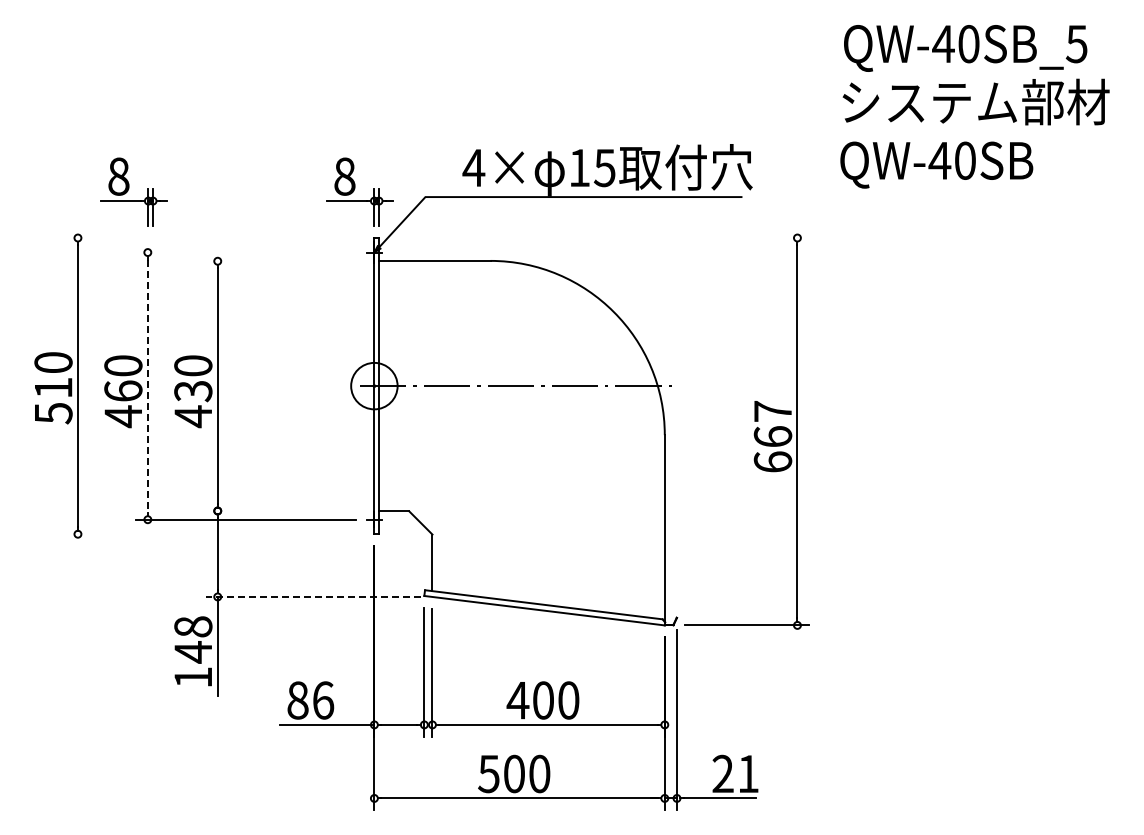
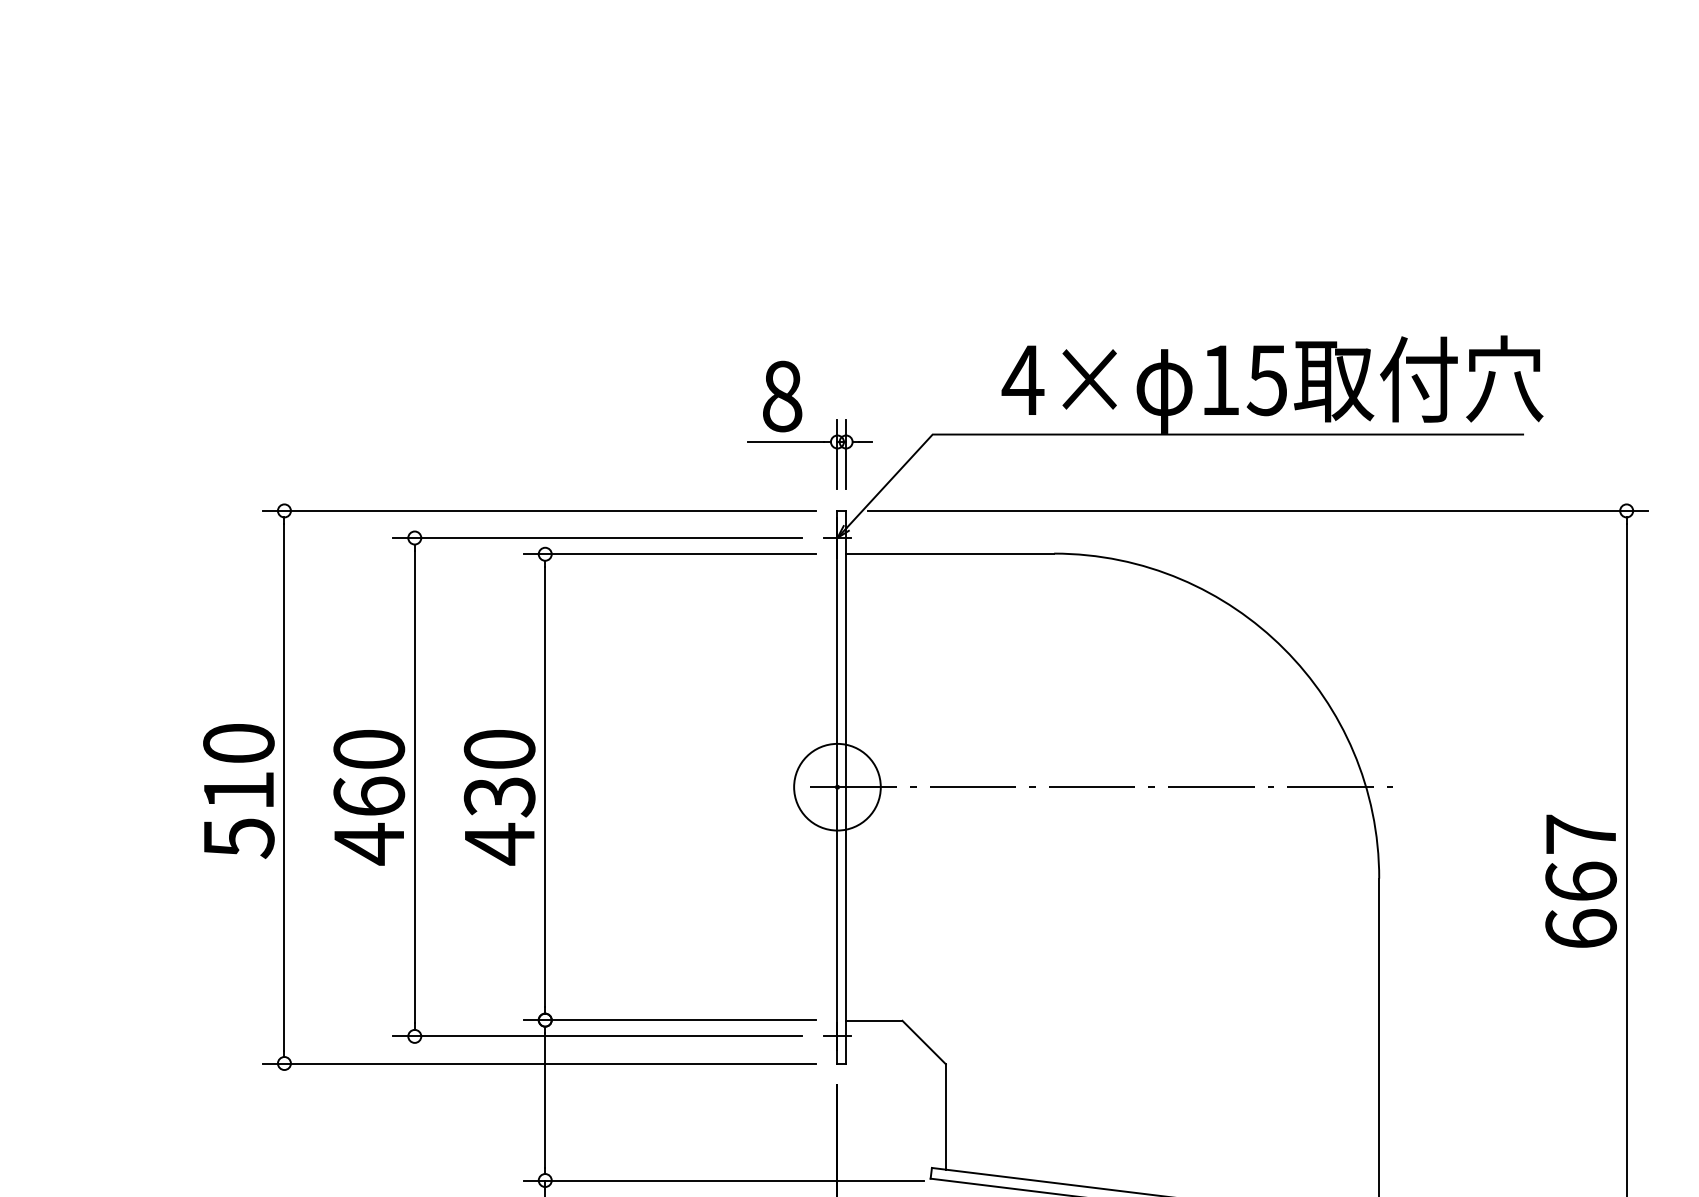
part: (133, 191) -> (388, 424), removed
line: (214, 238) -> (539, 511), added
line: (599, 238) -> (1257, 511), added
line: (245, 252) -> (597, 537), added
line: (284, 261) -> (669, 554), added
line: (147, 386) -> (414, 787), dashed -> solid
line: (284, 511) -> (669, 1021), added
line: (214, 534) -> (539, 1063), added
line: (313, 596) -> (723, 1179), dashed -> solid

